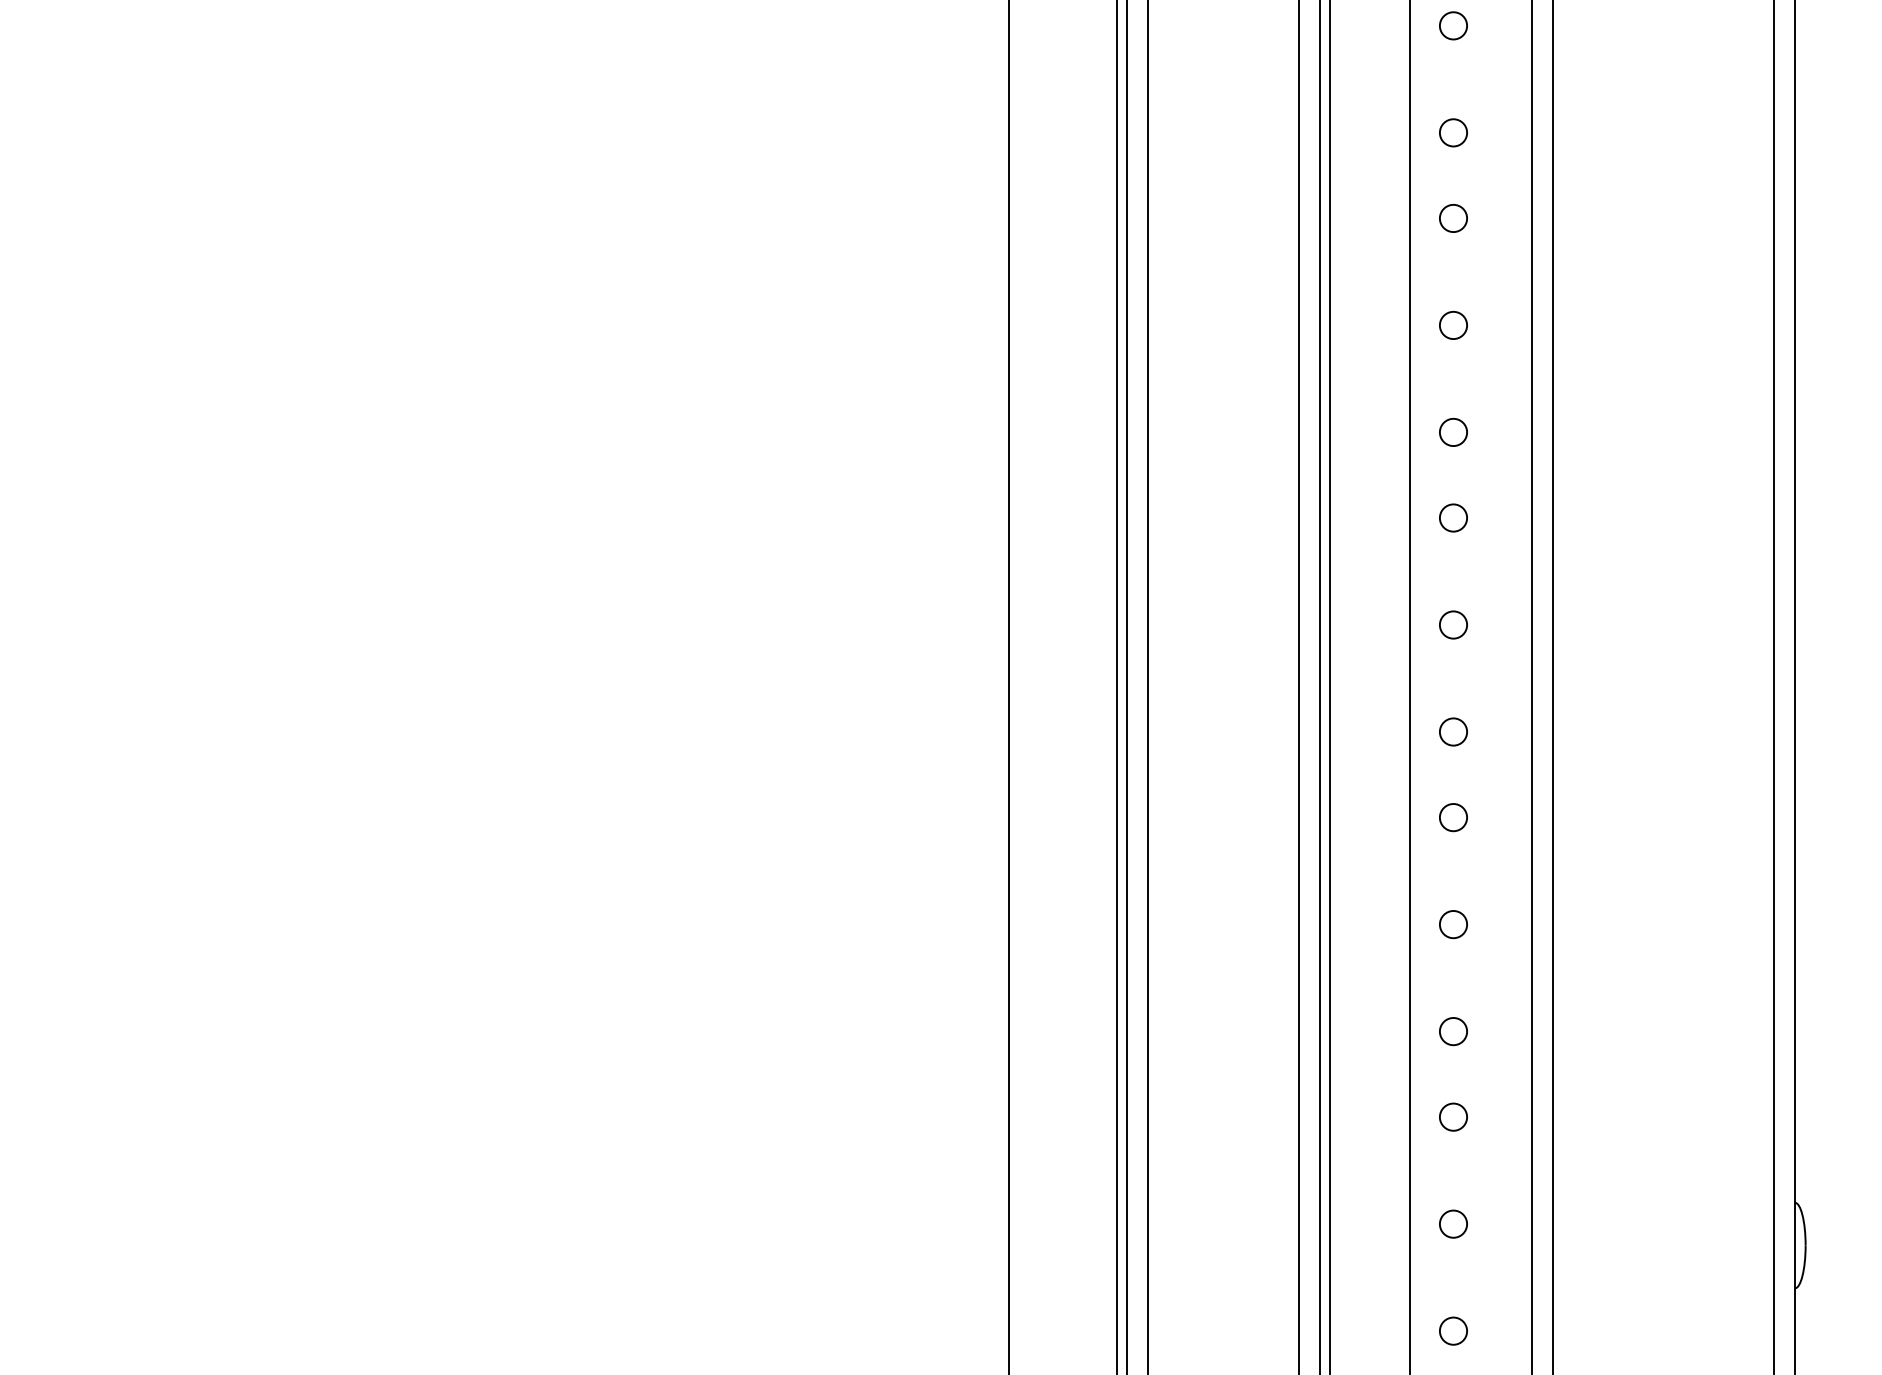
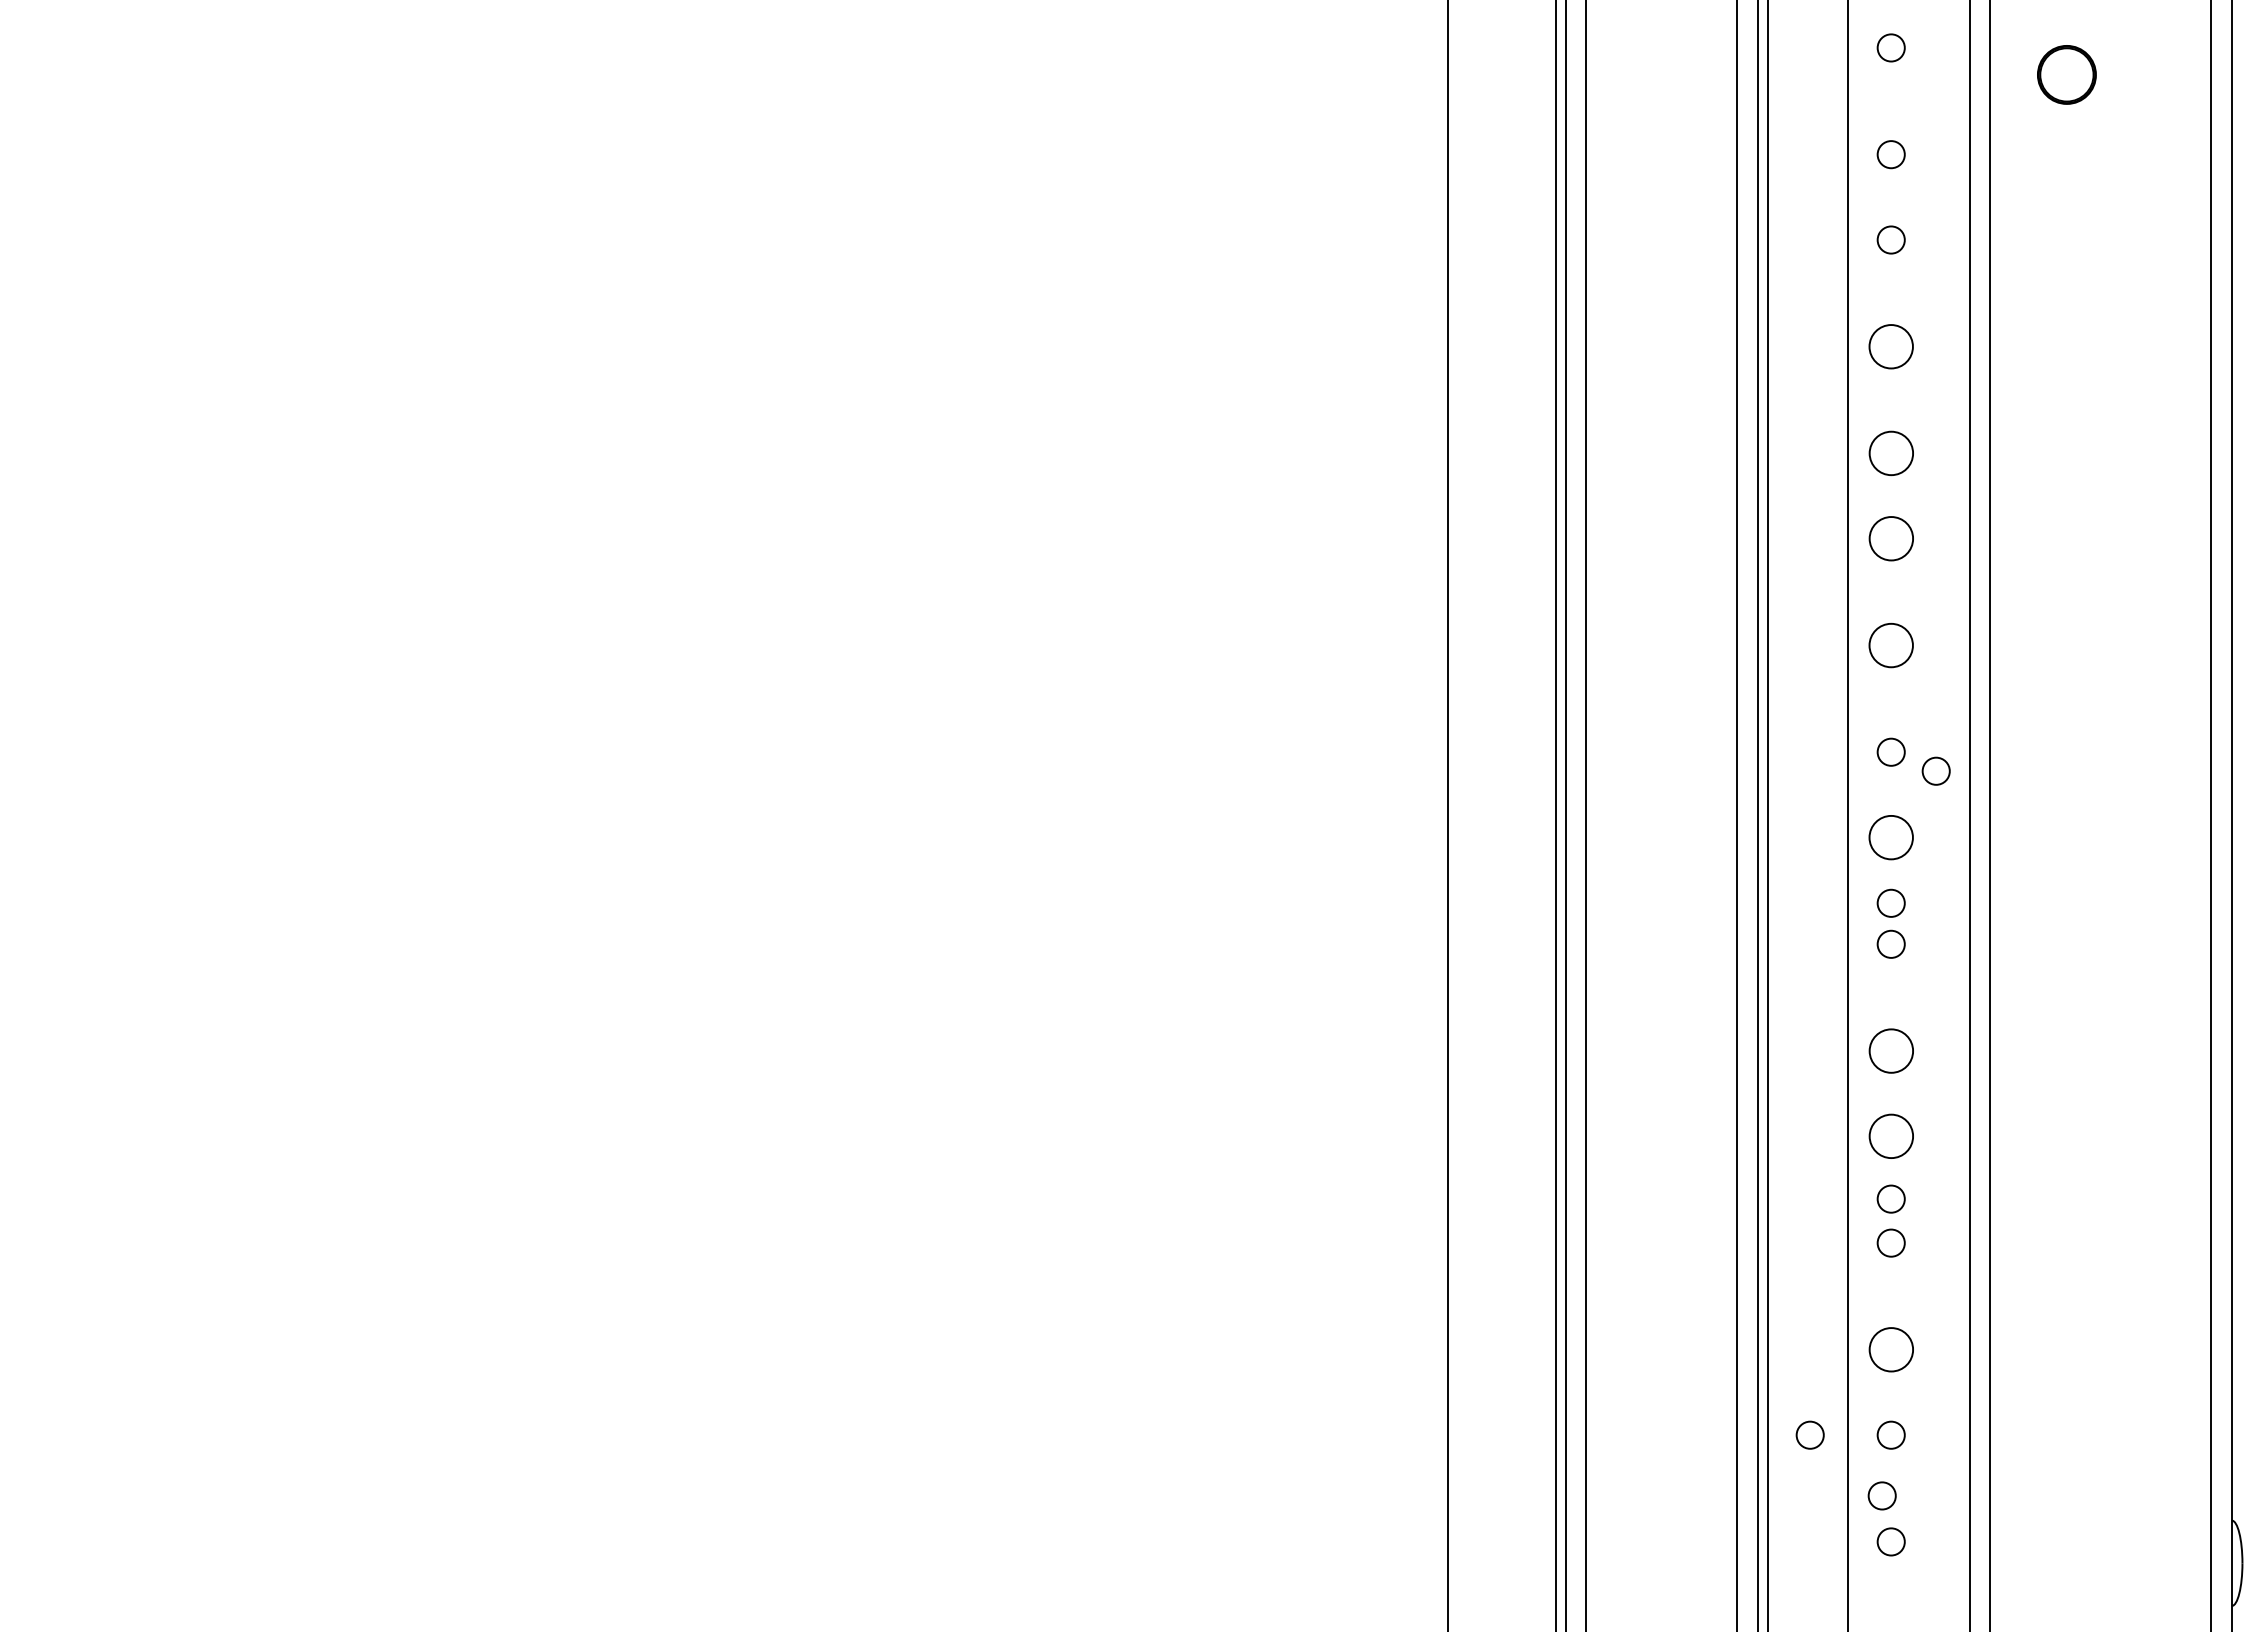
circle: (1452, 25) -> (1890, 346), size x1.6
circle: (1452, 132) -> (1890, 453), size x1.6
circle: (1452, 218) -> (1890, 538), size x1.6
circle: (1452, 325) -> (1890, 645), size x1.6
circle: (1497, 450) -> (1935, 770), added
circle: (1452, 517) -> (1890, 837), size x1.6
circle: (1452, 583) -> (1890, 902), added
circle: (1452, 731) -> (1890, 1050), size x1.6
circle: (1452, 817) -> (1890, 1136), size x1.6
circle: (1452, 879) -> (1890, 1198), added
circle: (1452, 1031) -> (1890, 1349), size x1.6
circle: (1371, 1116) -> (1809, 1434), added
circle: (1443, 1177) -> (1881, 1495), added

